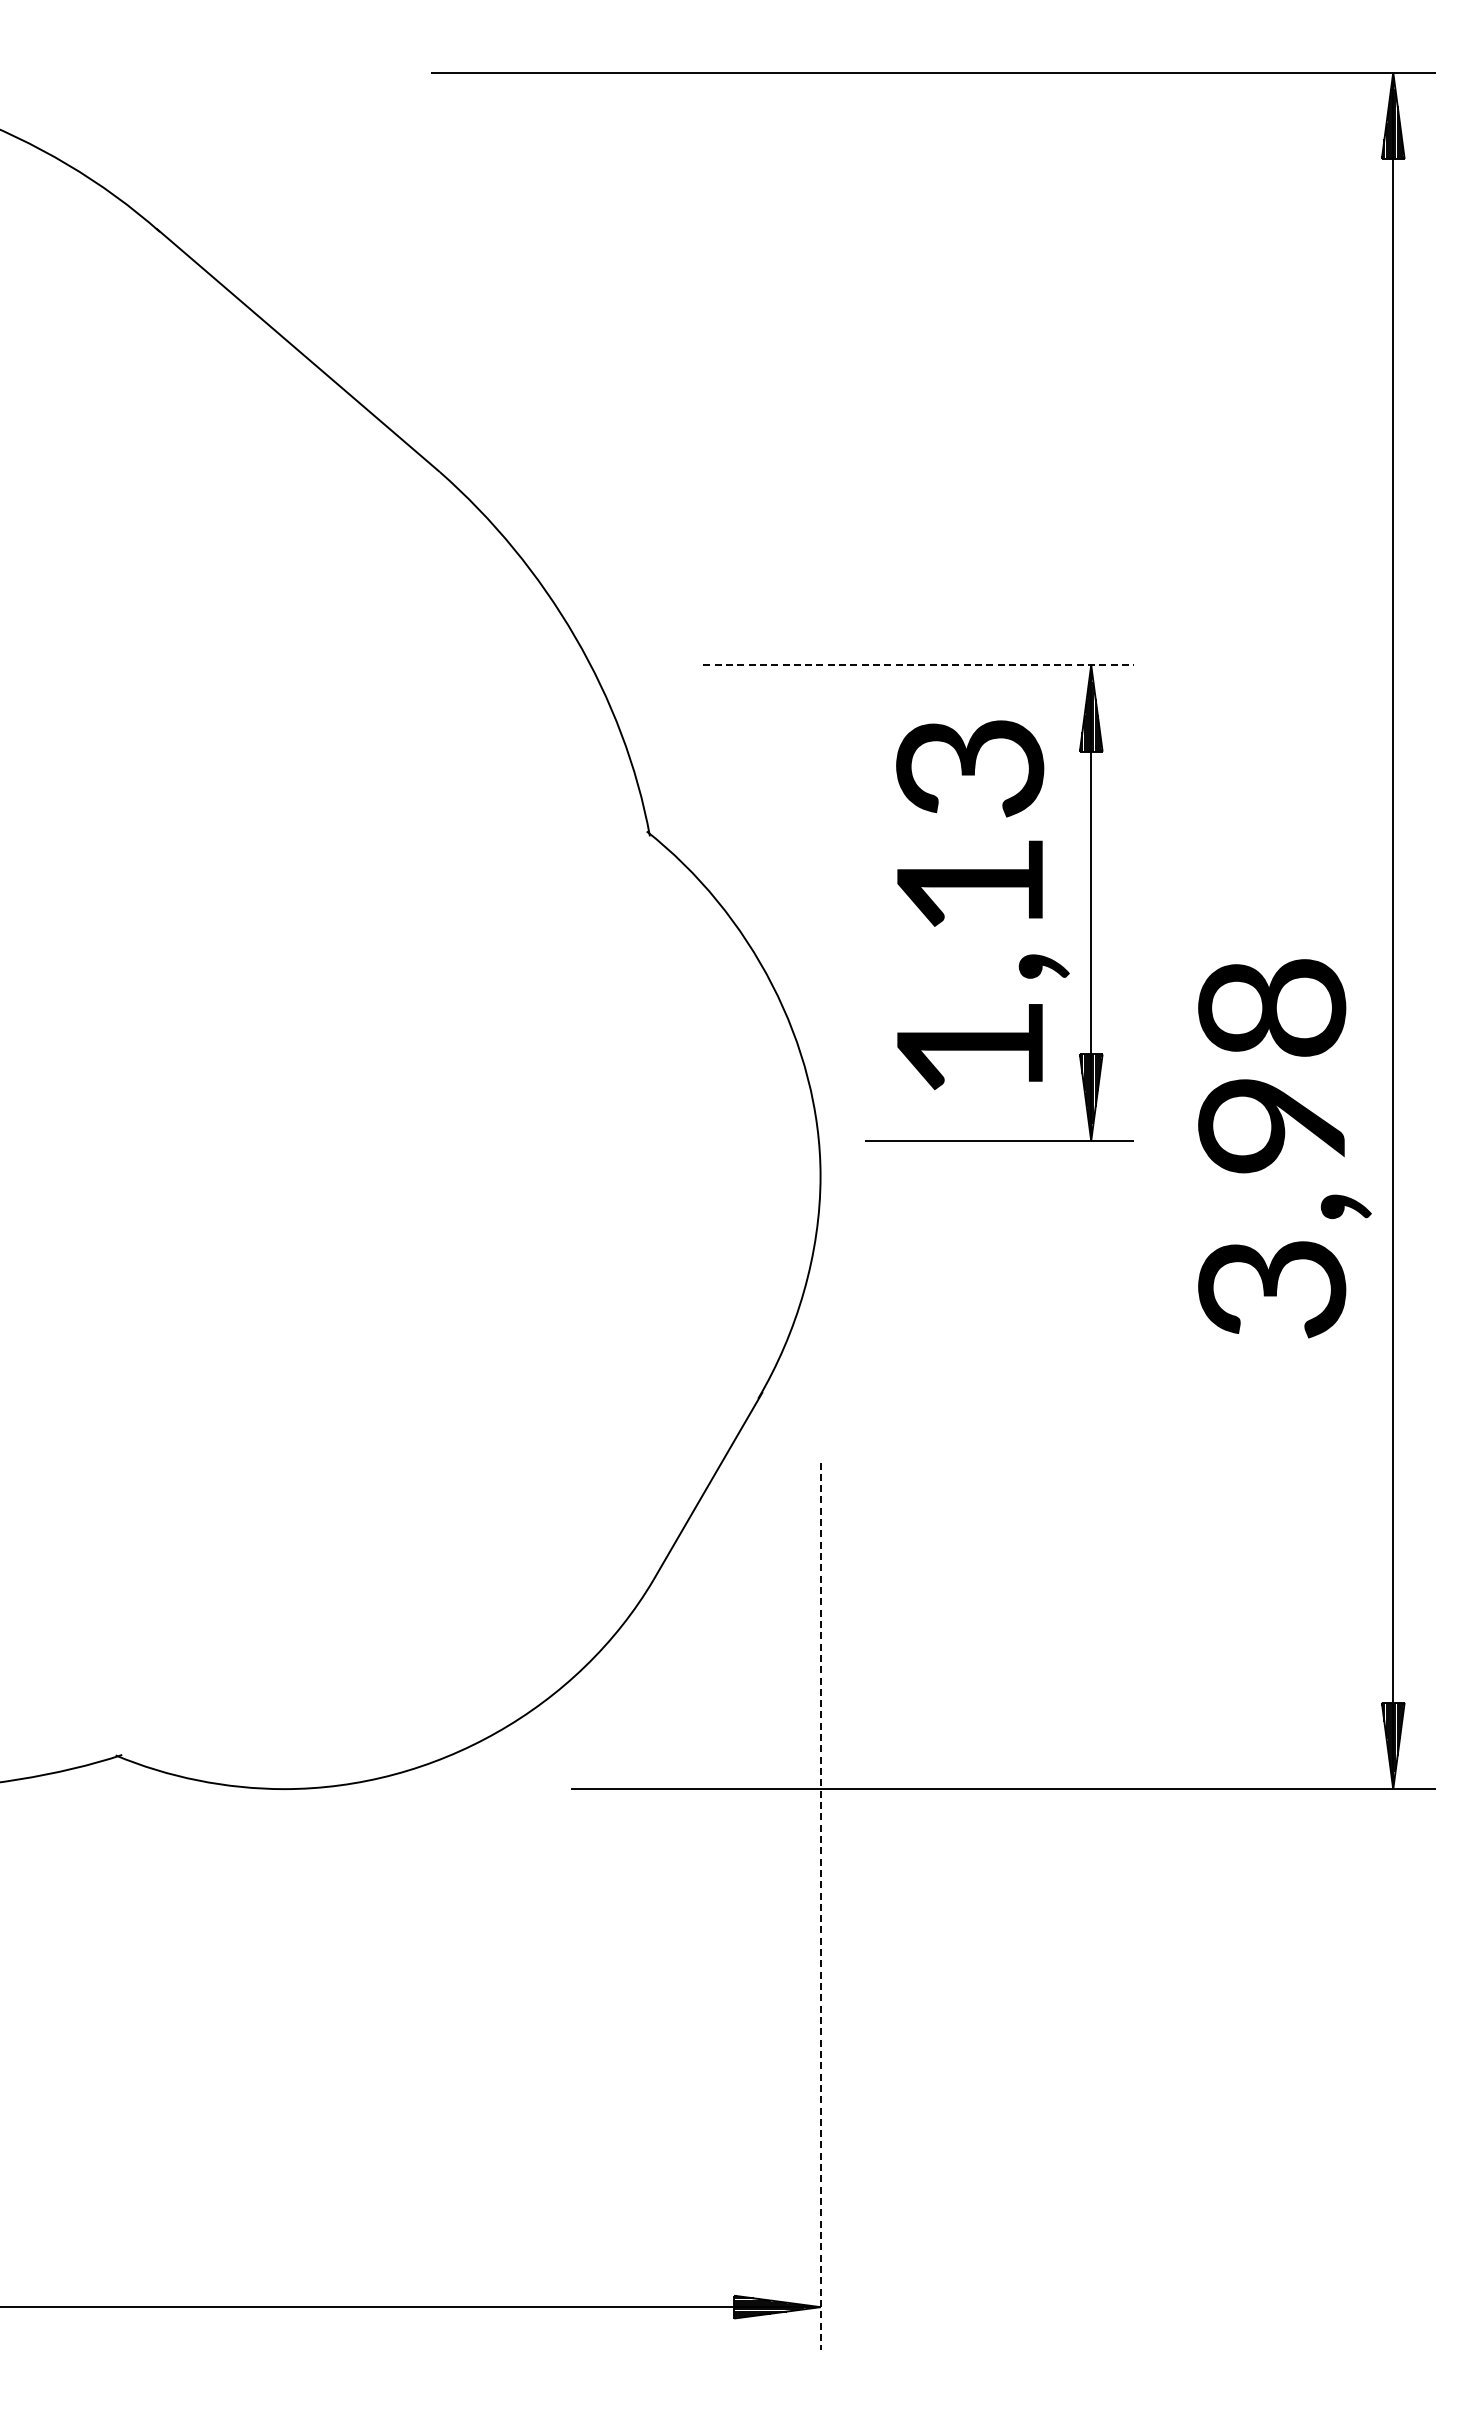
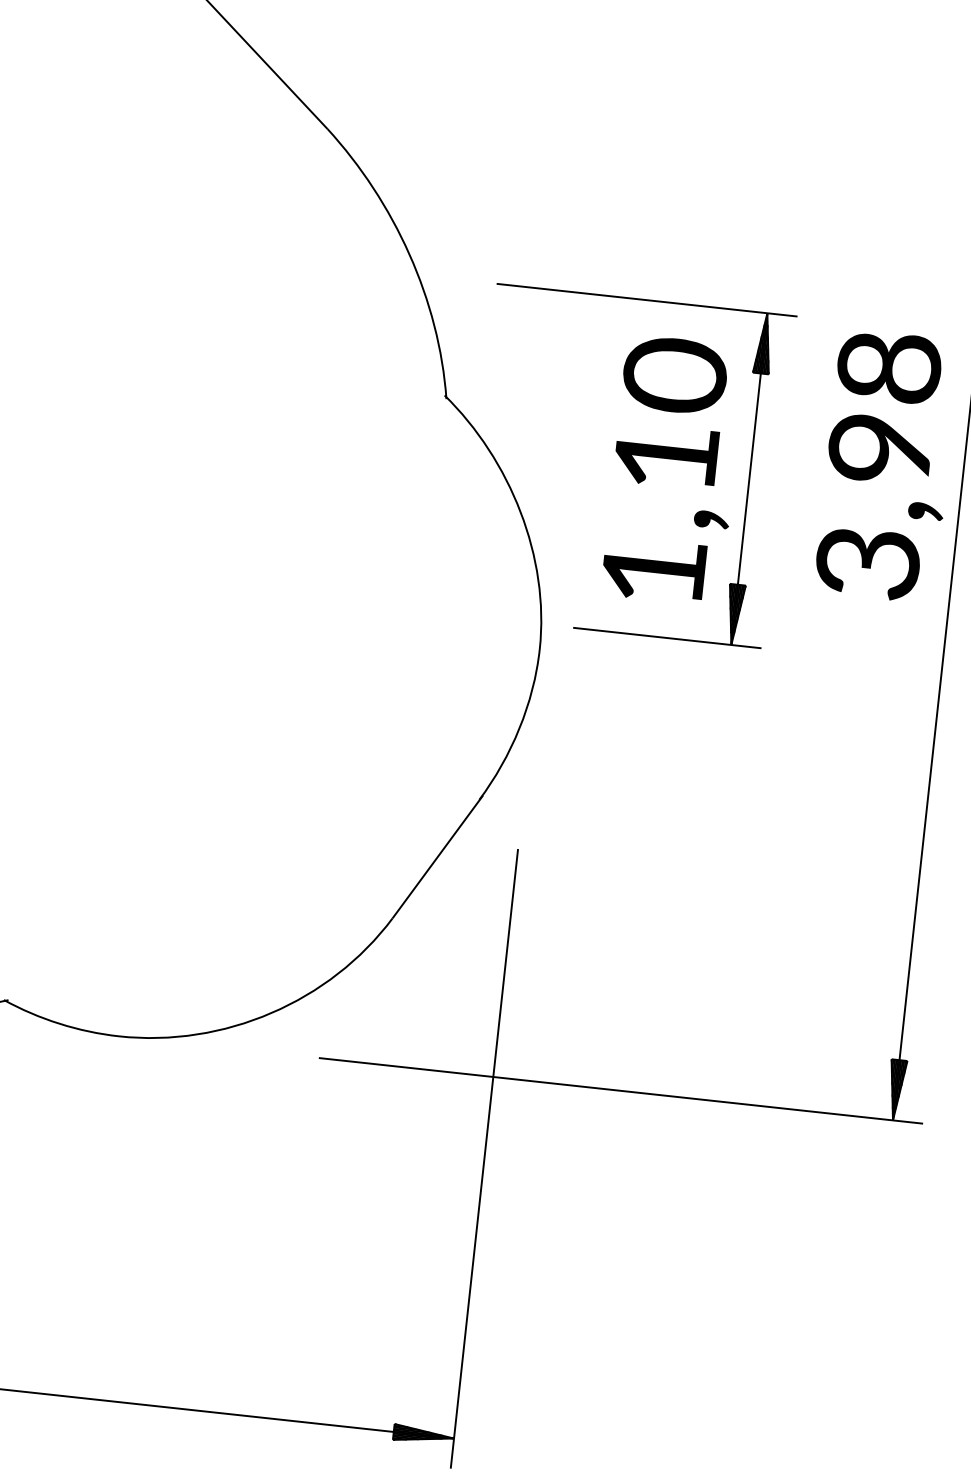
line: (918, 665) -> (646, 300), dashed -> solid
text: (970, 767) -> (675, 375), 1,13 -> 1,10
text: (1284, 1148) -> (887, 466), moved
line: (820, 1906) -> (484, 1158), dashed -> solid

